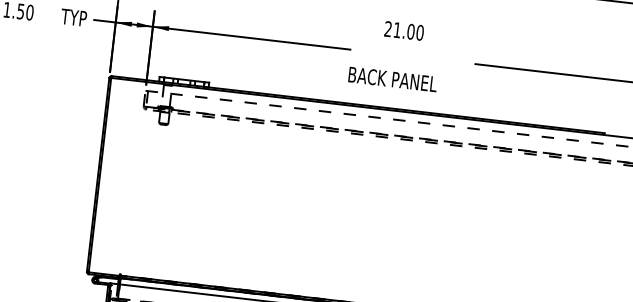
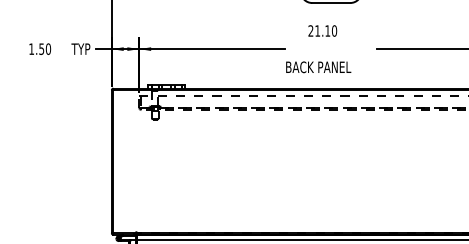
text: (410, 31) -> (327, 30), 21.00 -> 21.10

